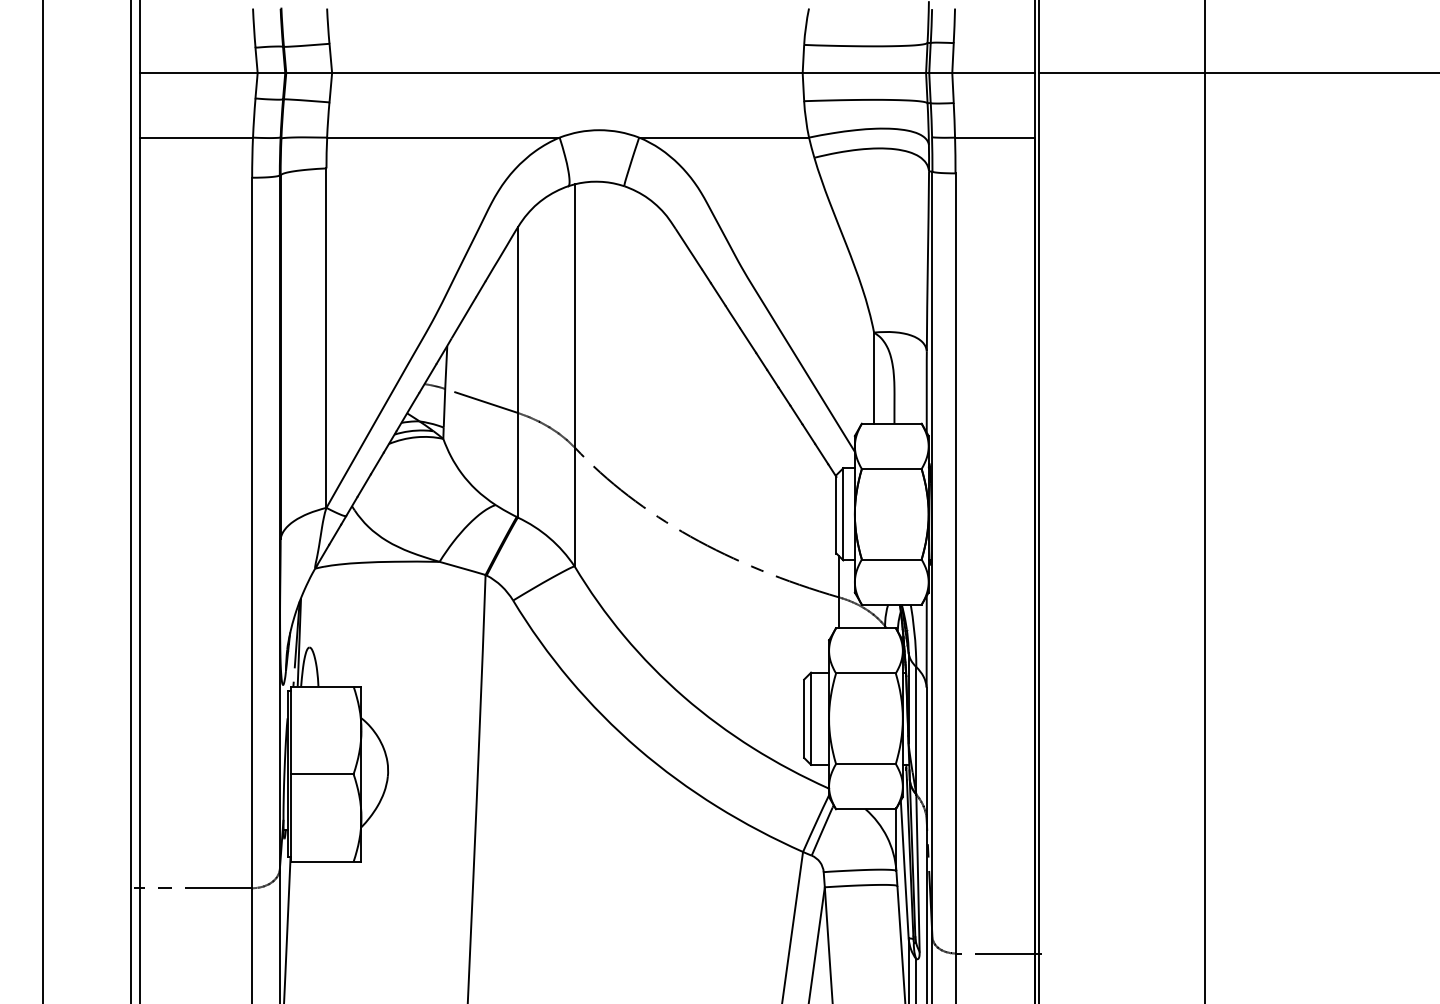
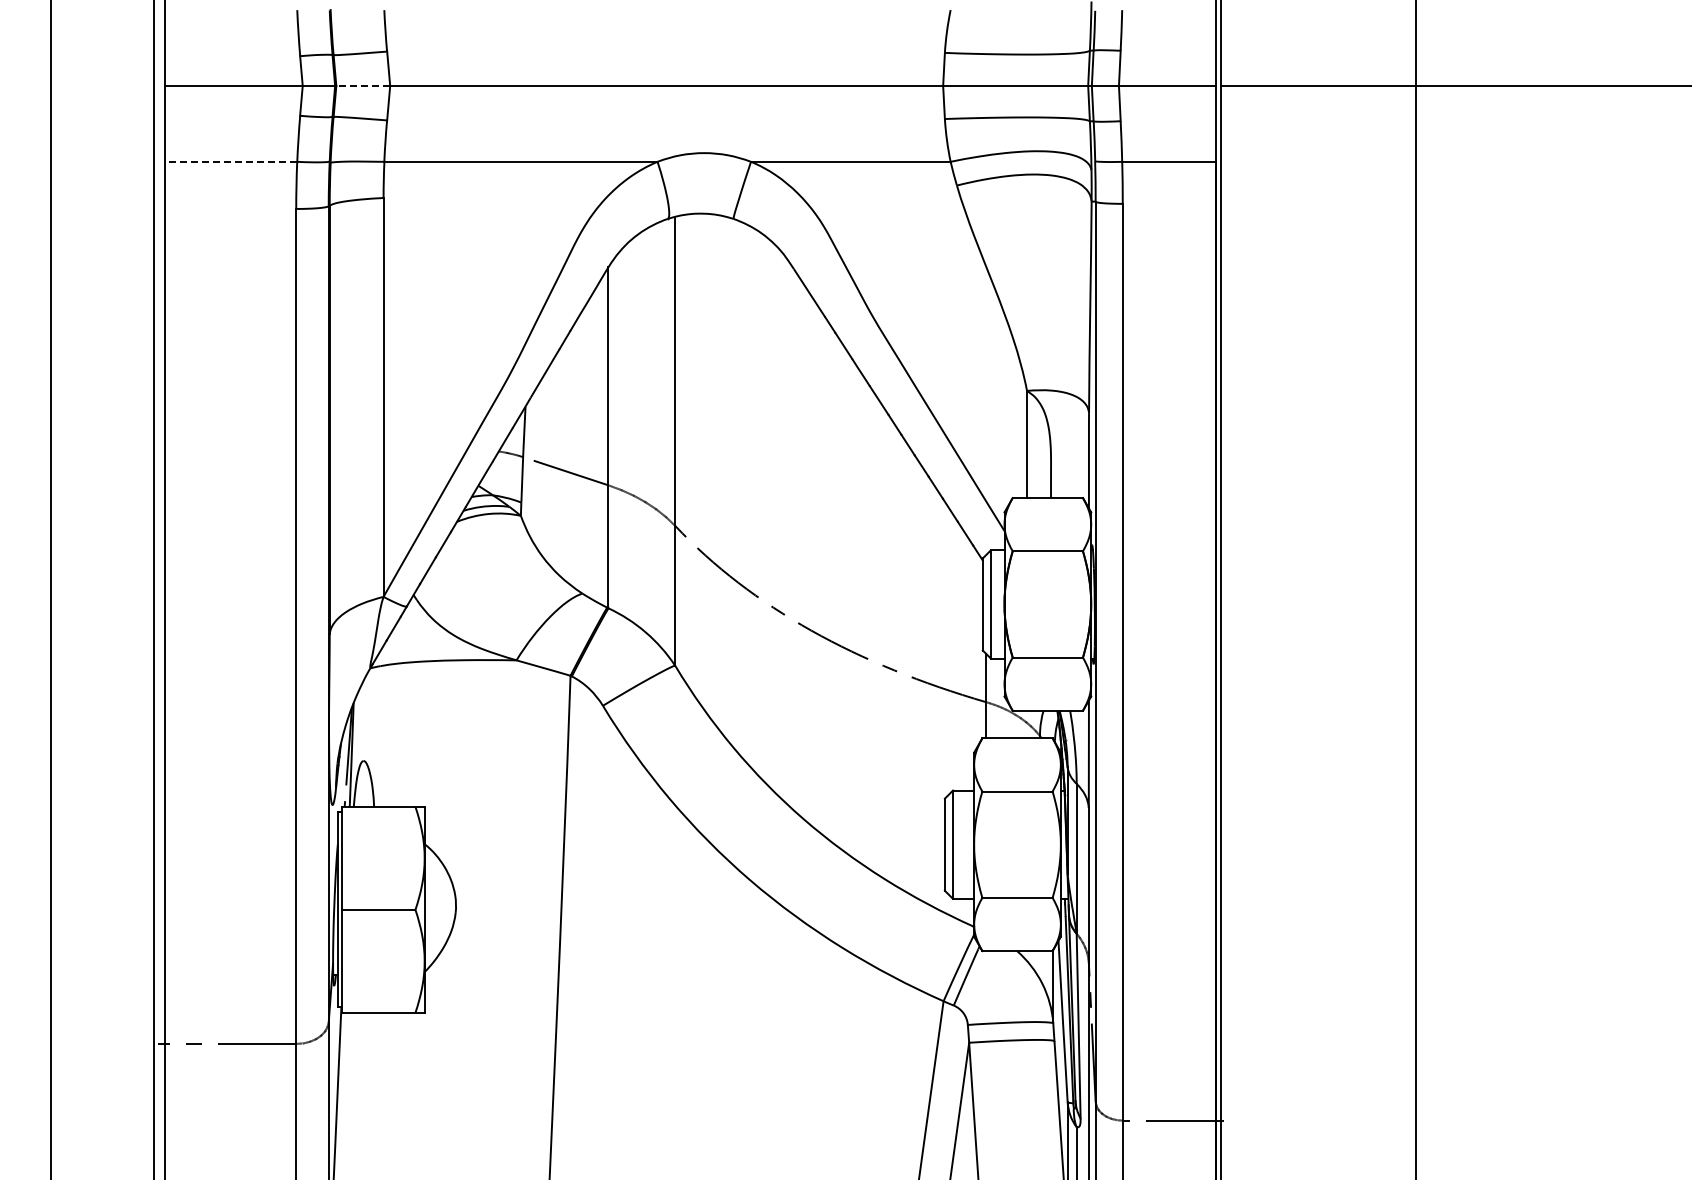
line: (309, 72) -> (363, 85), solid -> dashed
line: (196, 137) -> (230, 161), solid -> dashed

